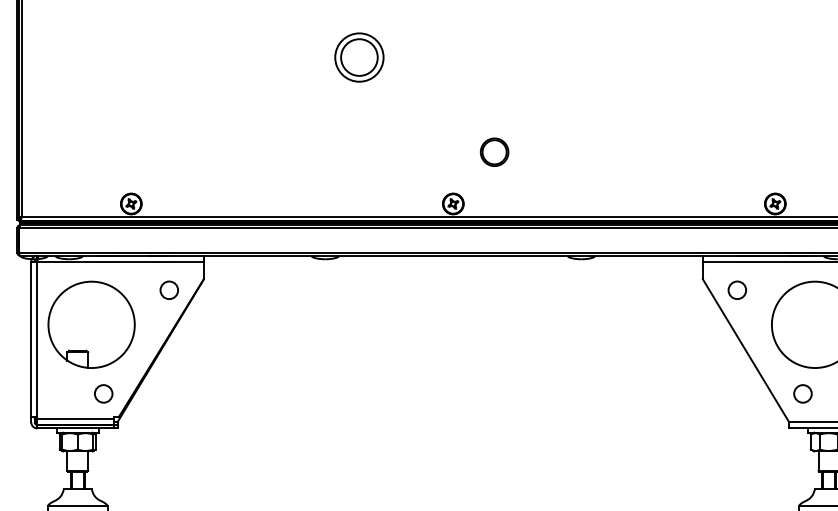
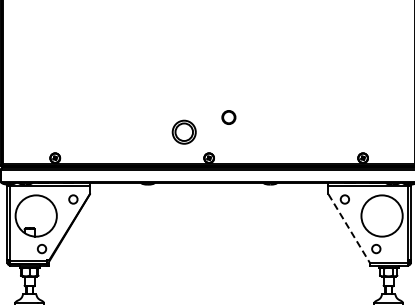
part: (357, 55) -> (183, 131), moved
circle: (493, 152) -> (228, 117), moved
line: (746, 350) -> (349, 228), solid -> dashed

